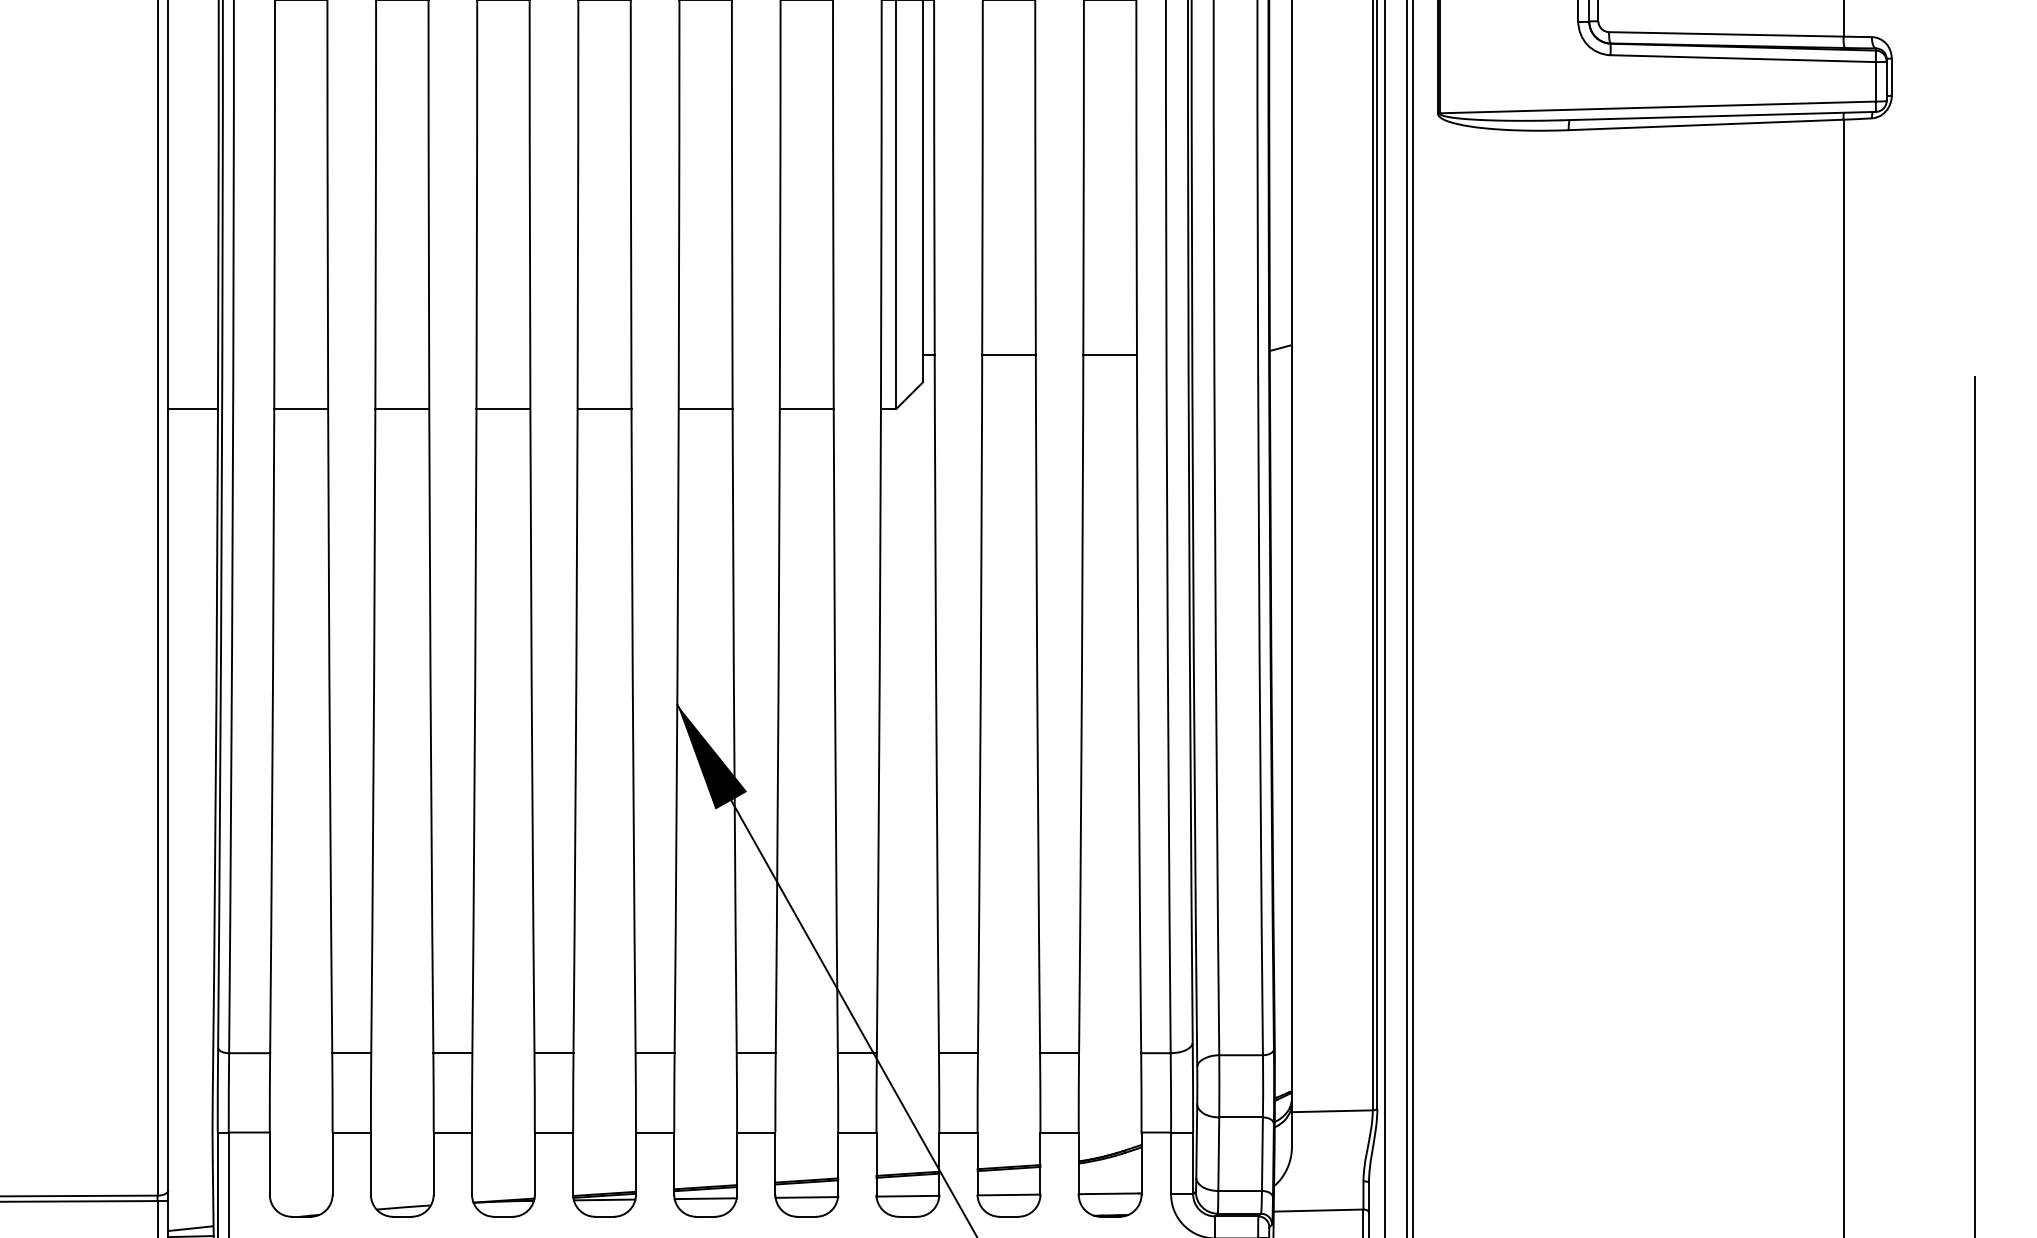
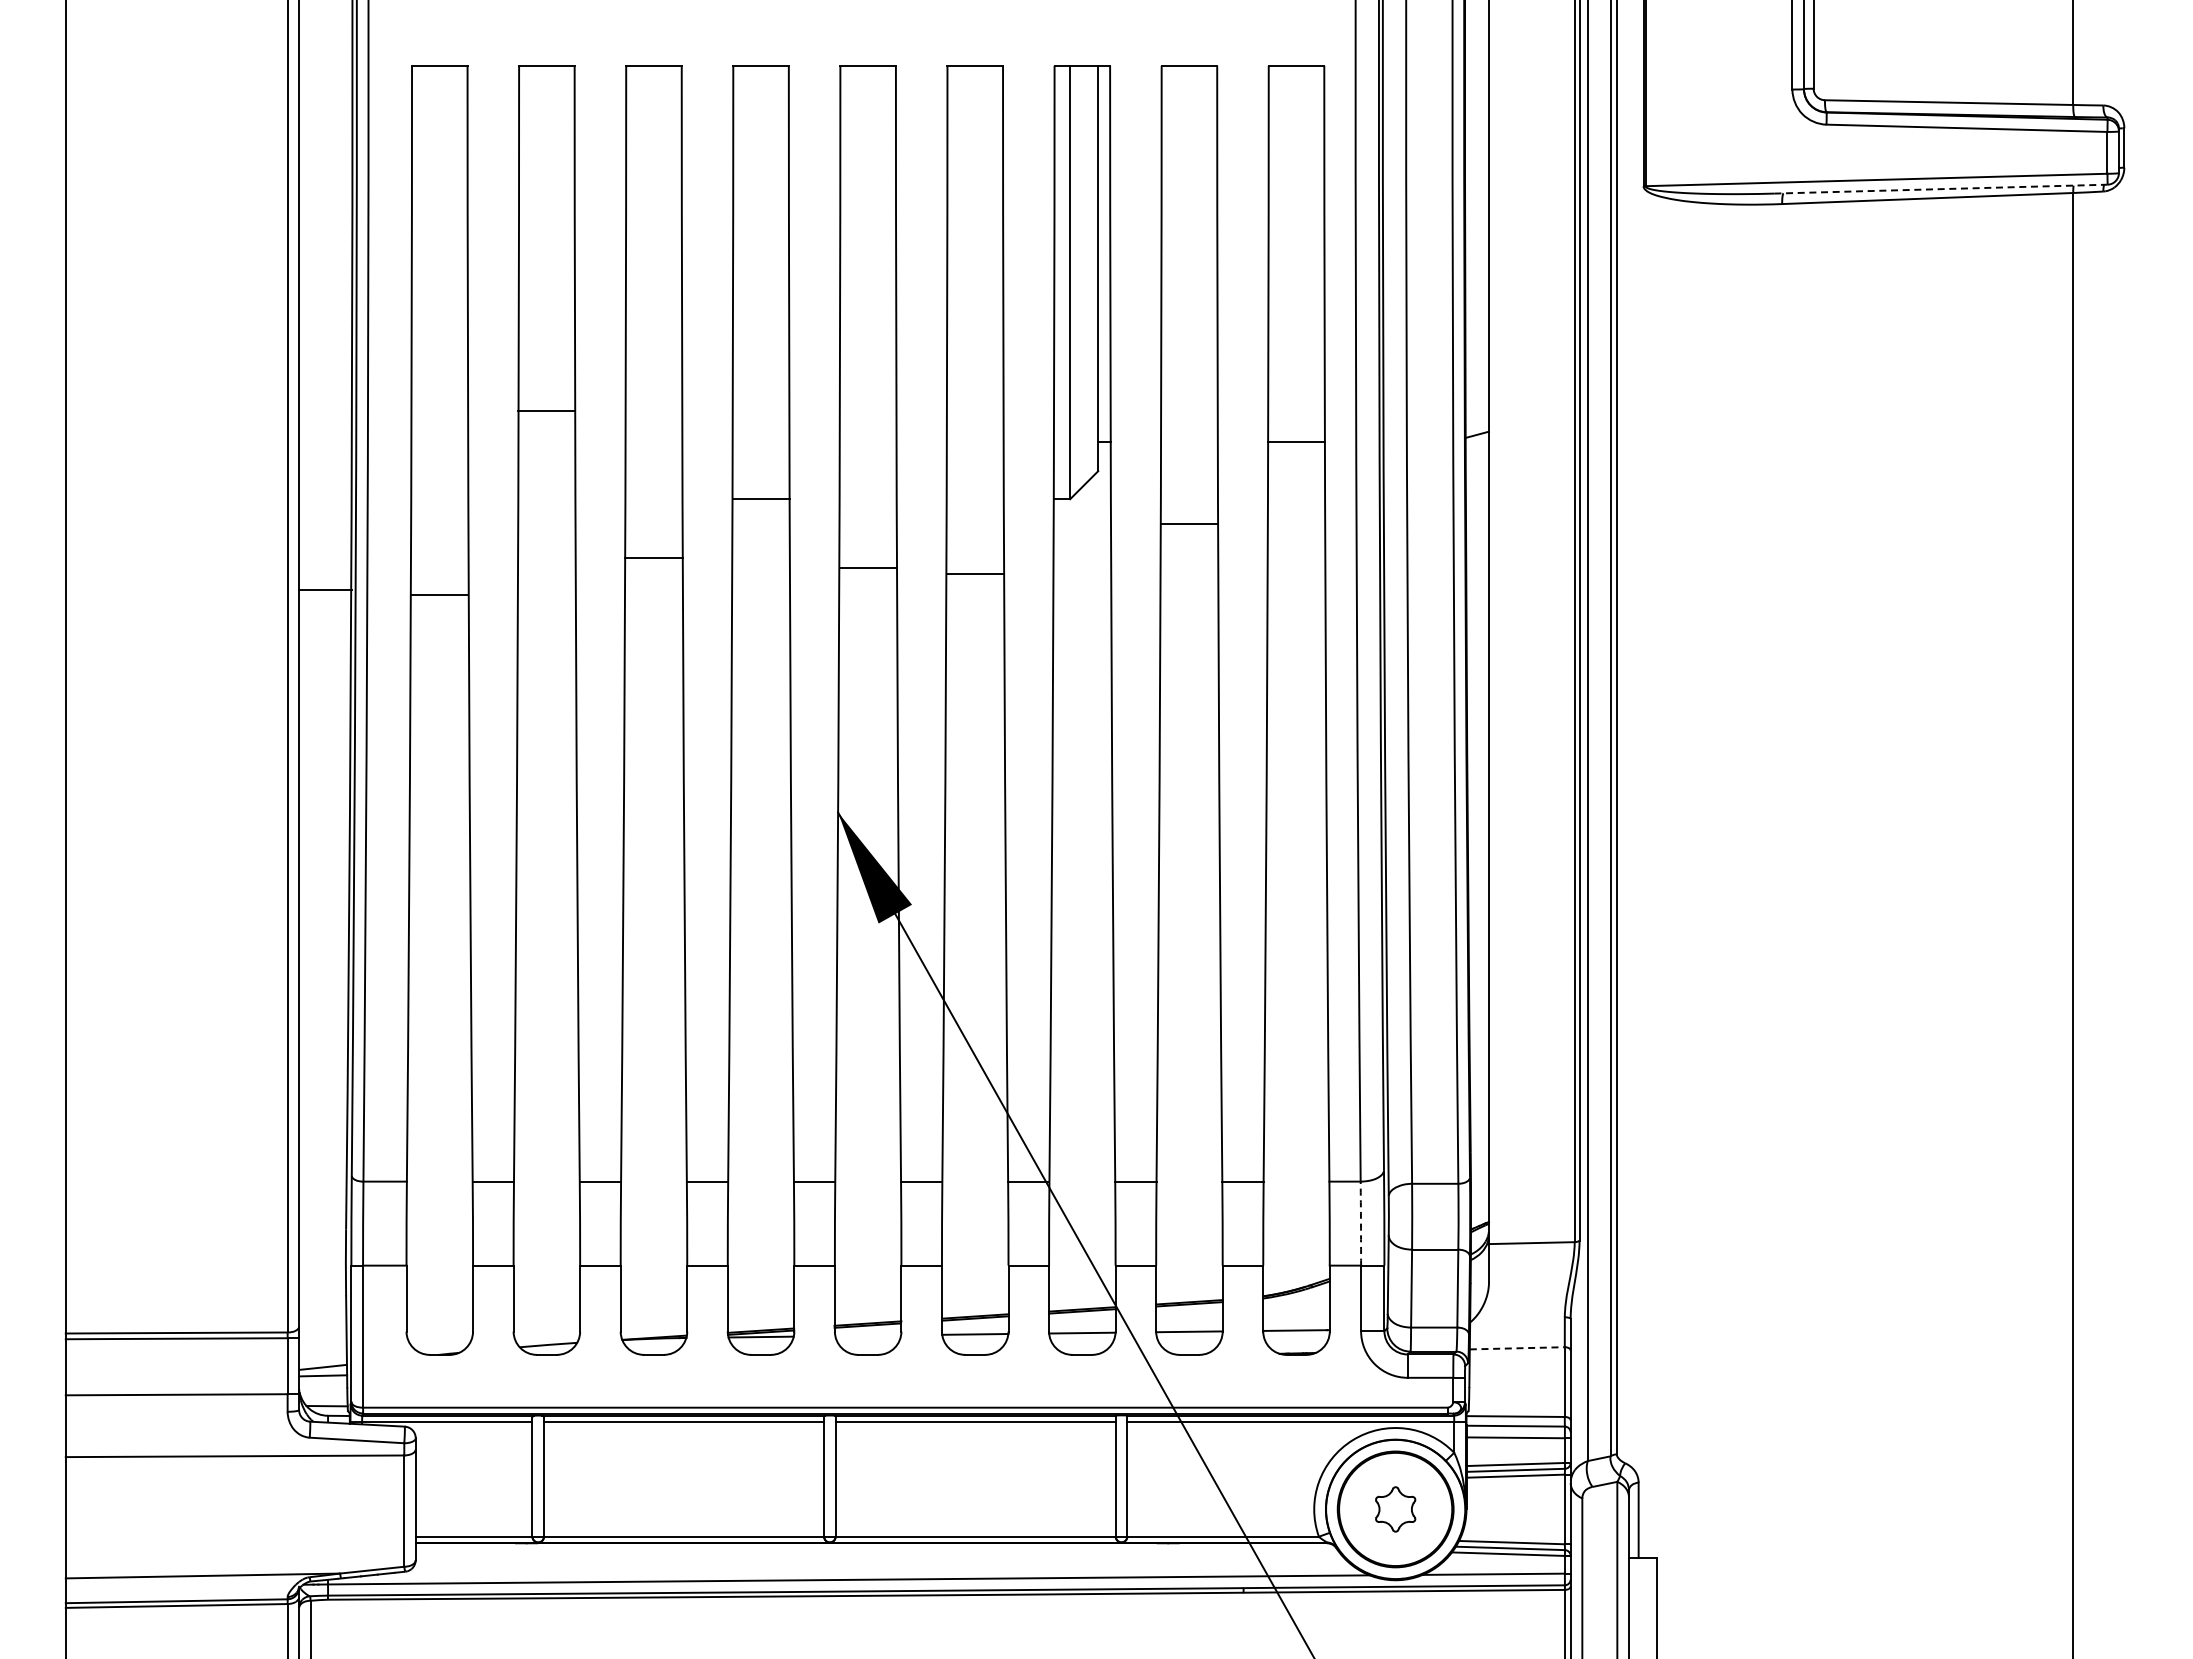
line: (1718, 116) -> (1940, 189), solid -> dashed
line: (1009, 355) -> (1189, 524), moved
line: (193, 409) -> (325, 590), moved
line: (300, 409) -> (439, 595), moved
line: (401, 409) -> (546, 411), moved
line: (502, 409) -> (653, 558), moved
line: (705, 409) -> (867, 568), moved
line: (806, 409) -> (974, 574), moved
arc: (1170, 1092) -> (1360, 1223), solid -> dashed
line: (705, 1198) -> (868, 1335), removed
line: (1318, 1210) -> (1517, 1348), solid -> dashed

